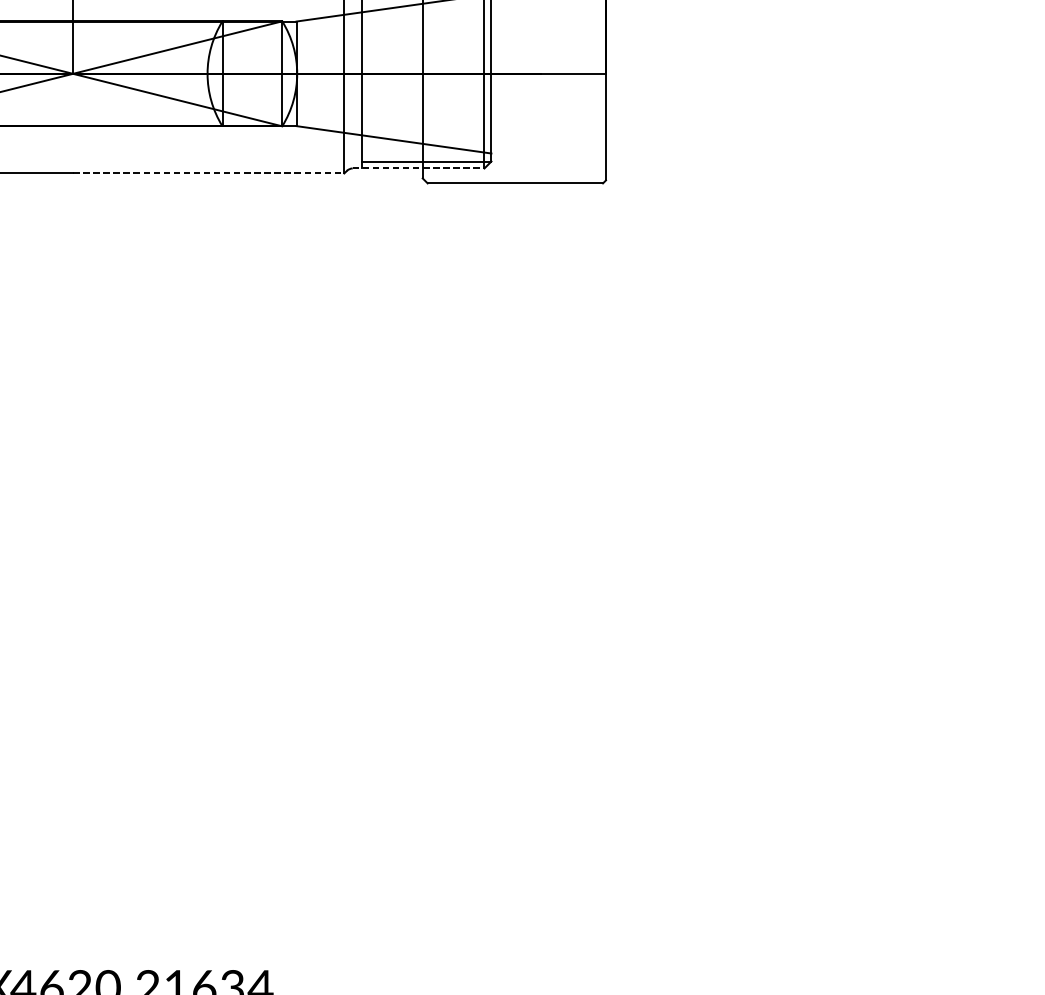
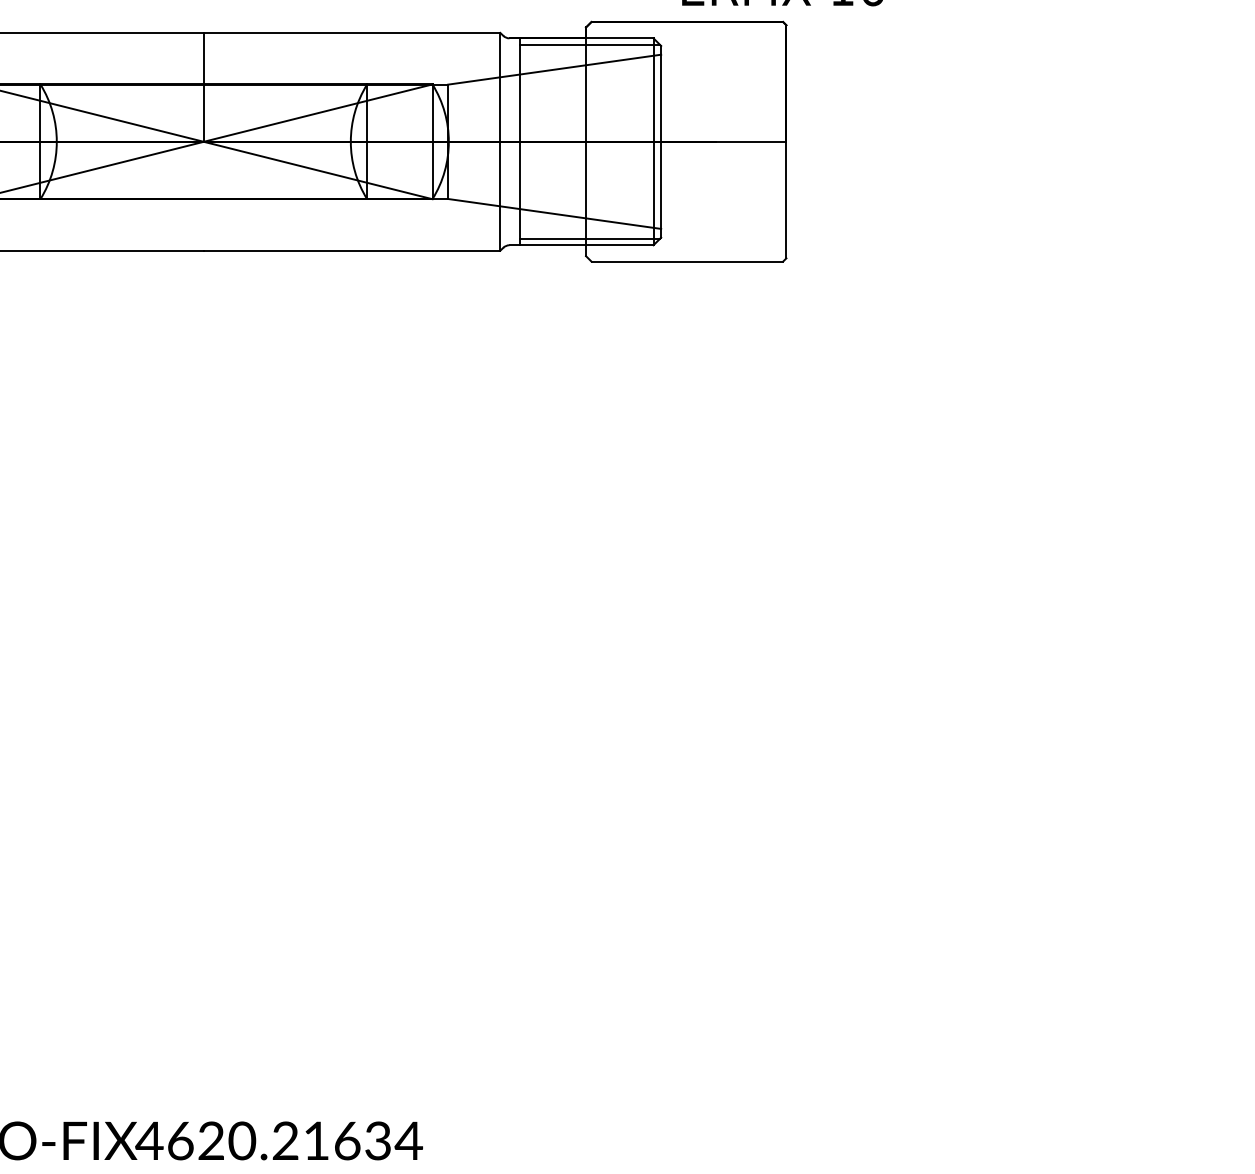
line: (419, 168) -> (582, 245), dashed -> solid
line: (209, 173) -> (352, 250), dashed -> solid

